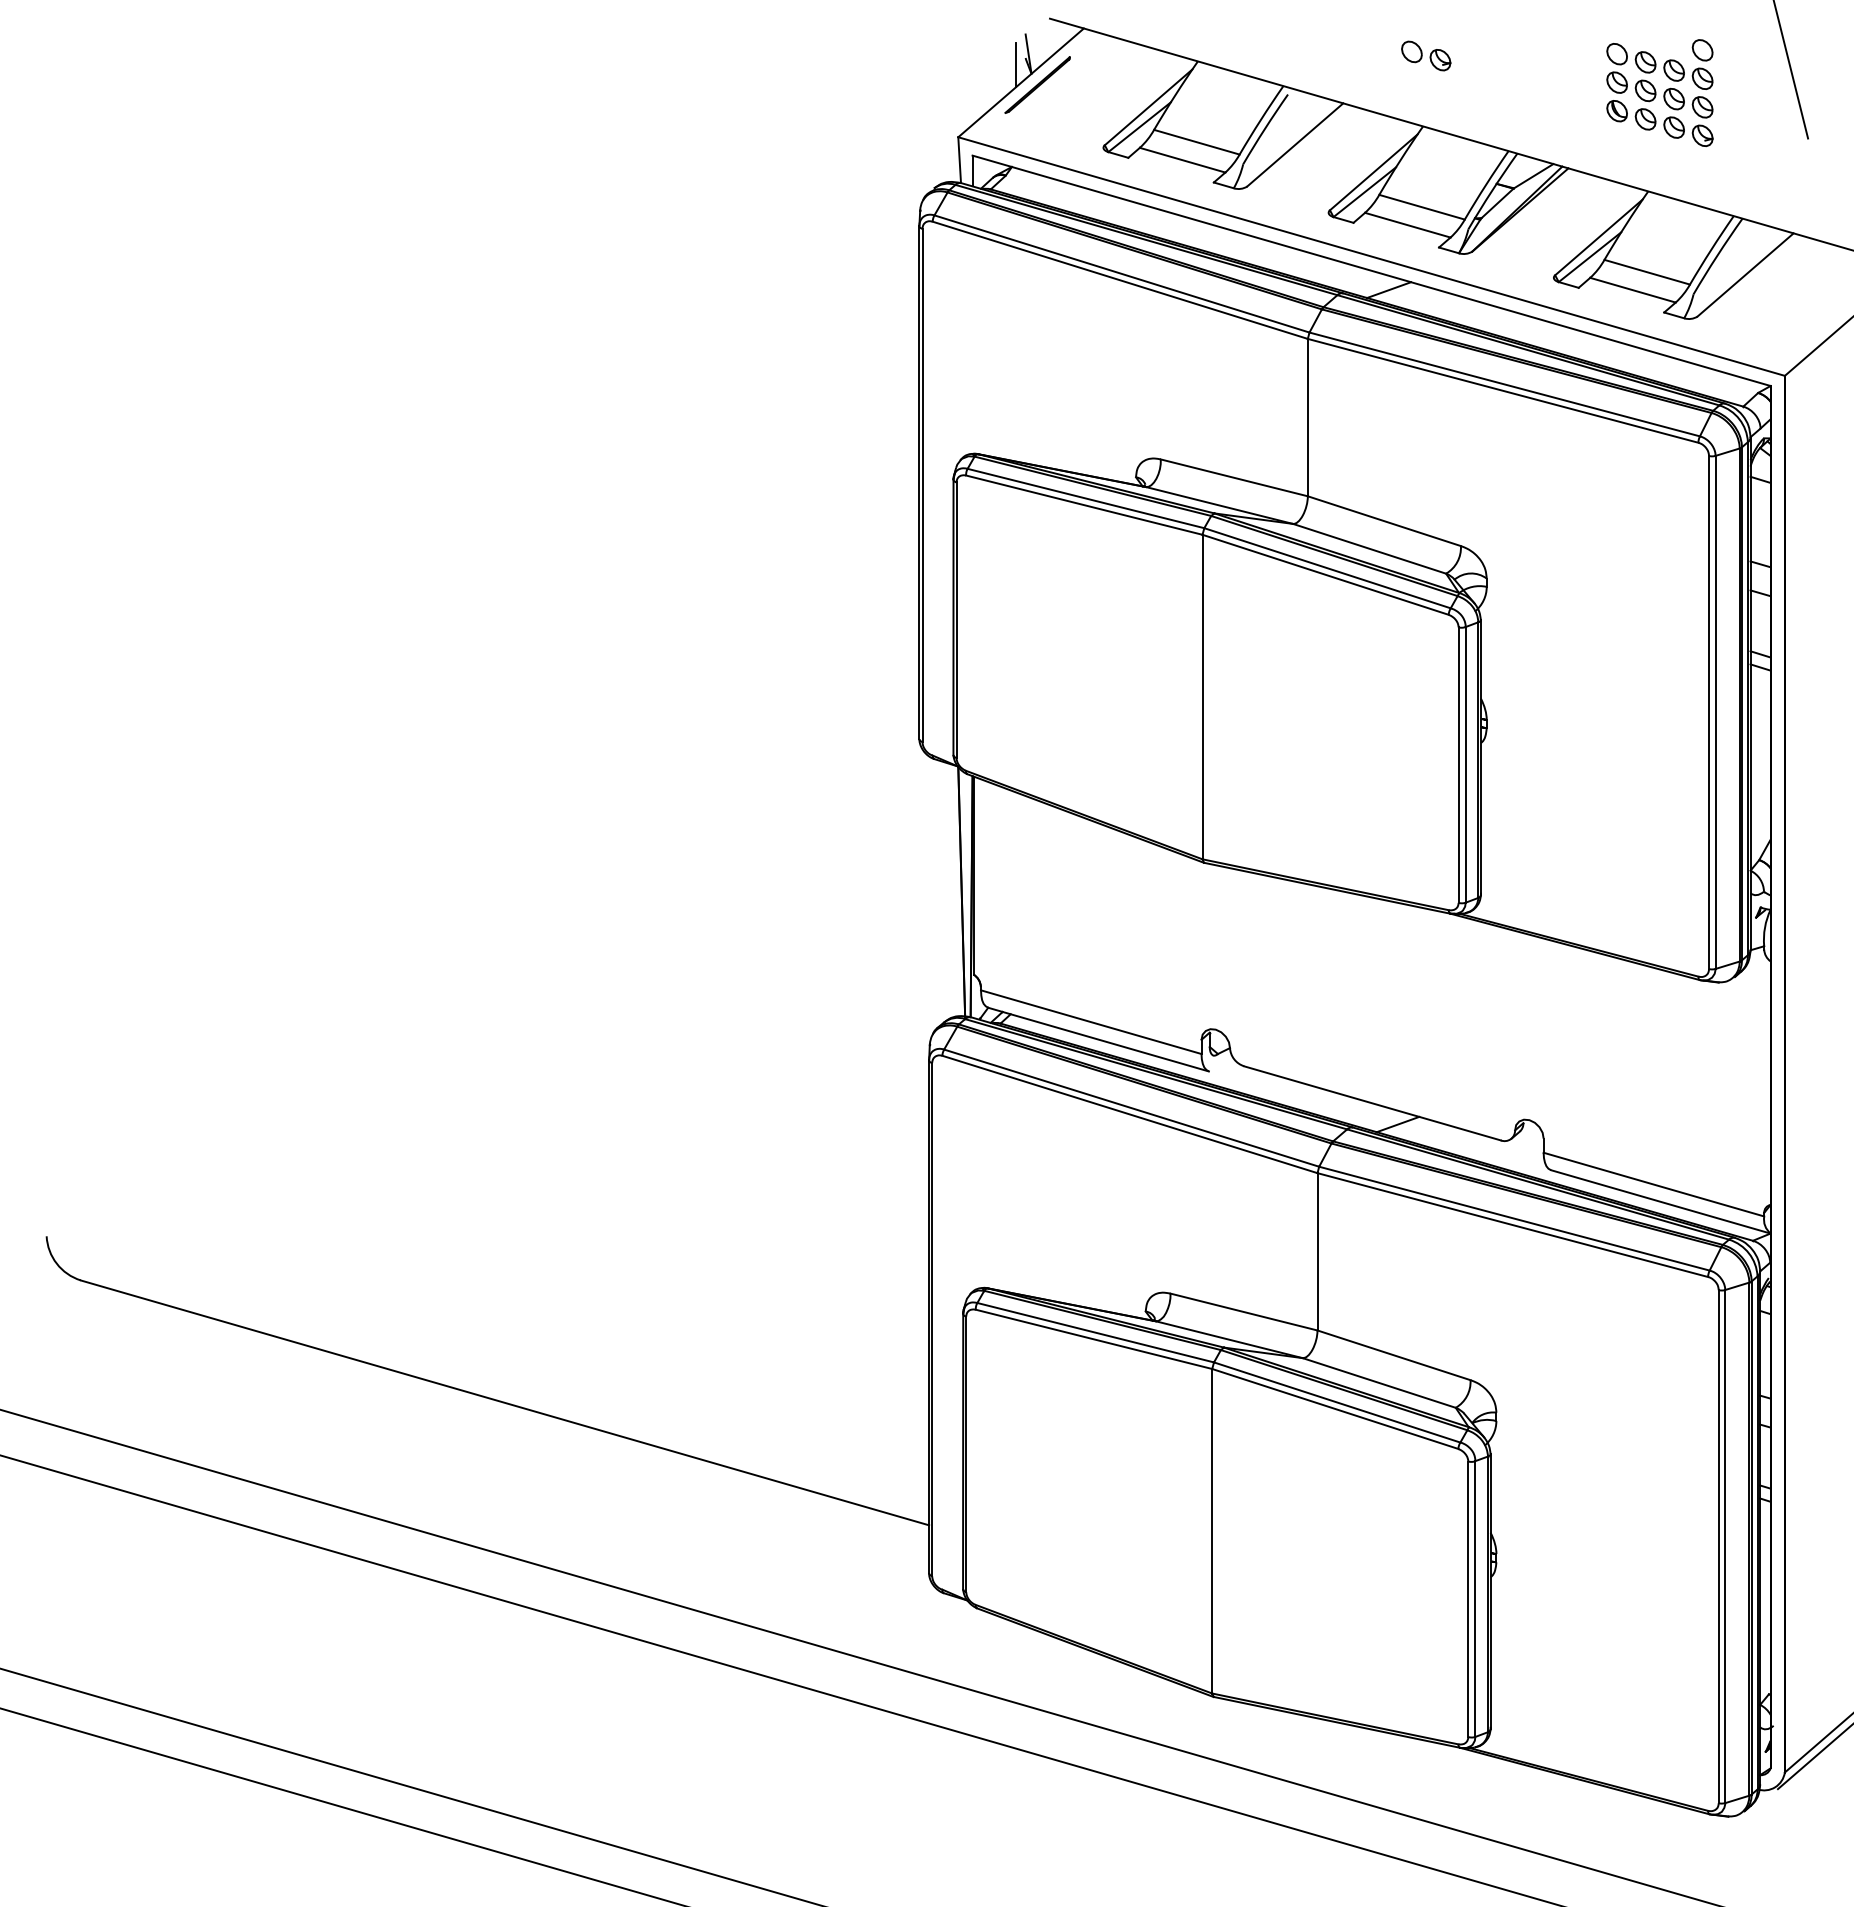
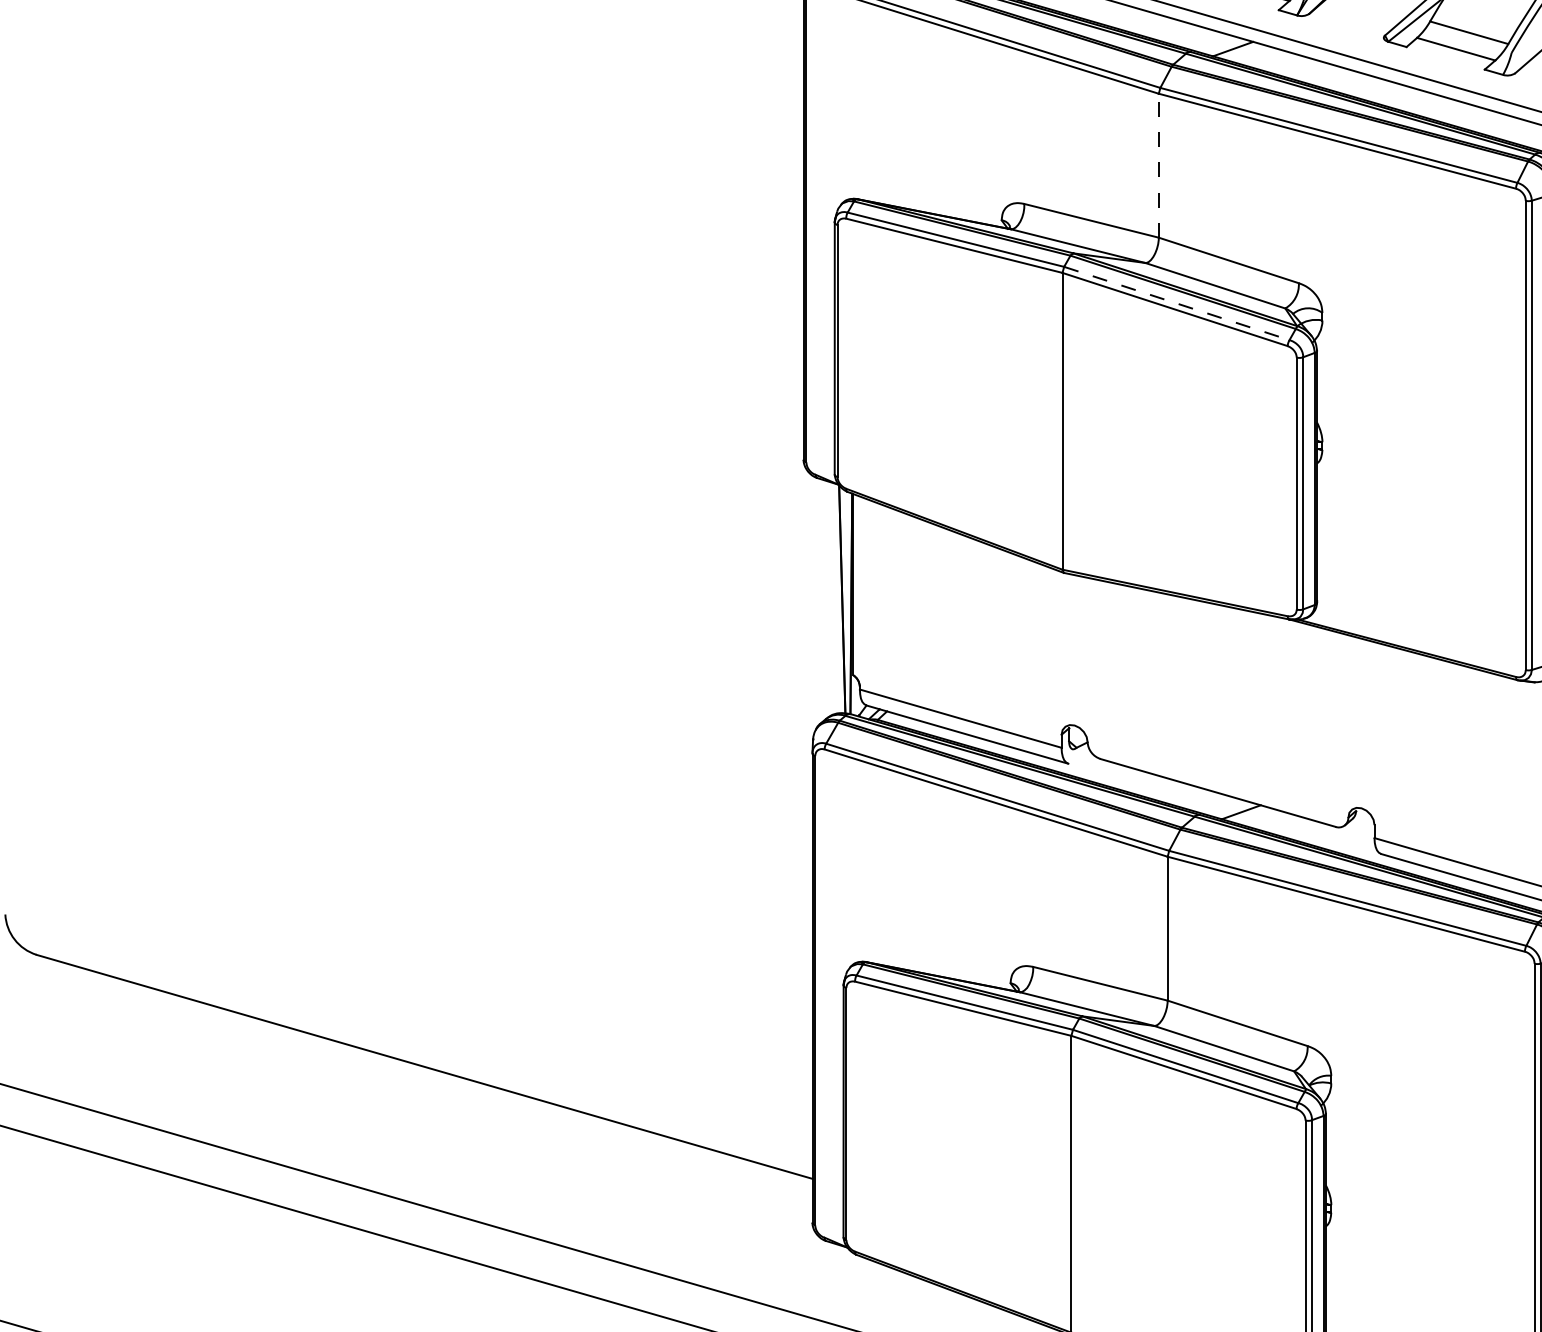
line: (1307, 417) -> (1158, 165), solid -> dashed
line: (1327, 568) -> (1176, 303), solid -> dashed

